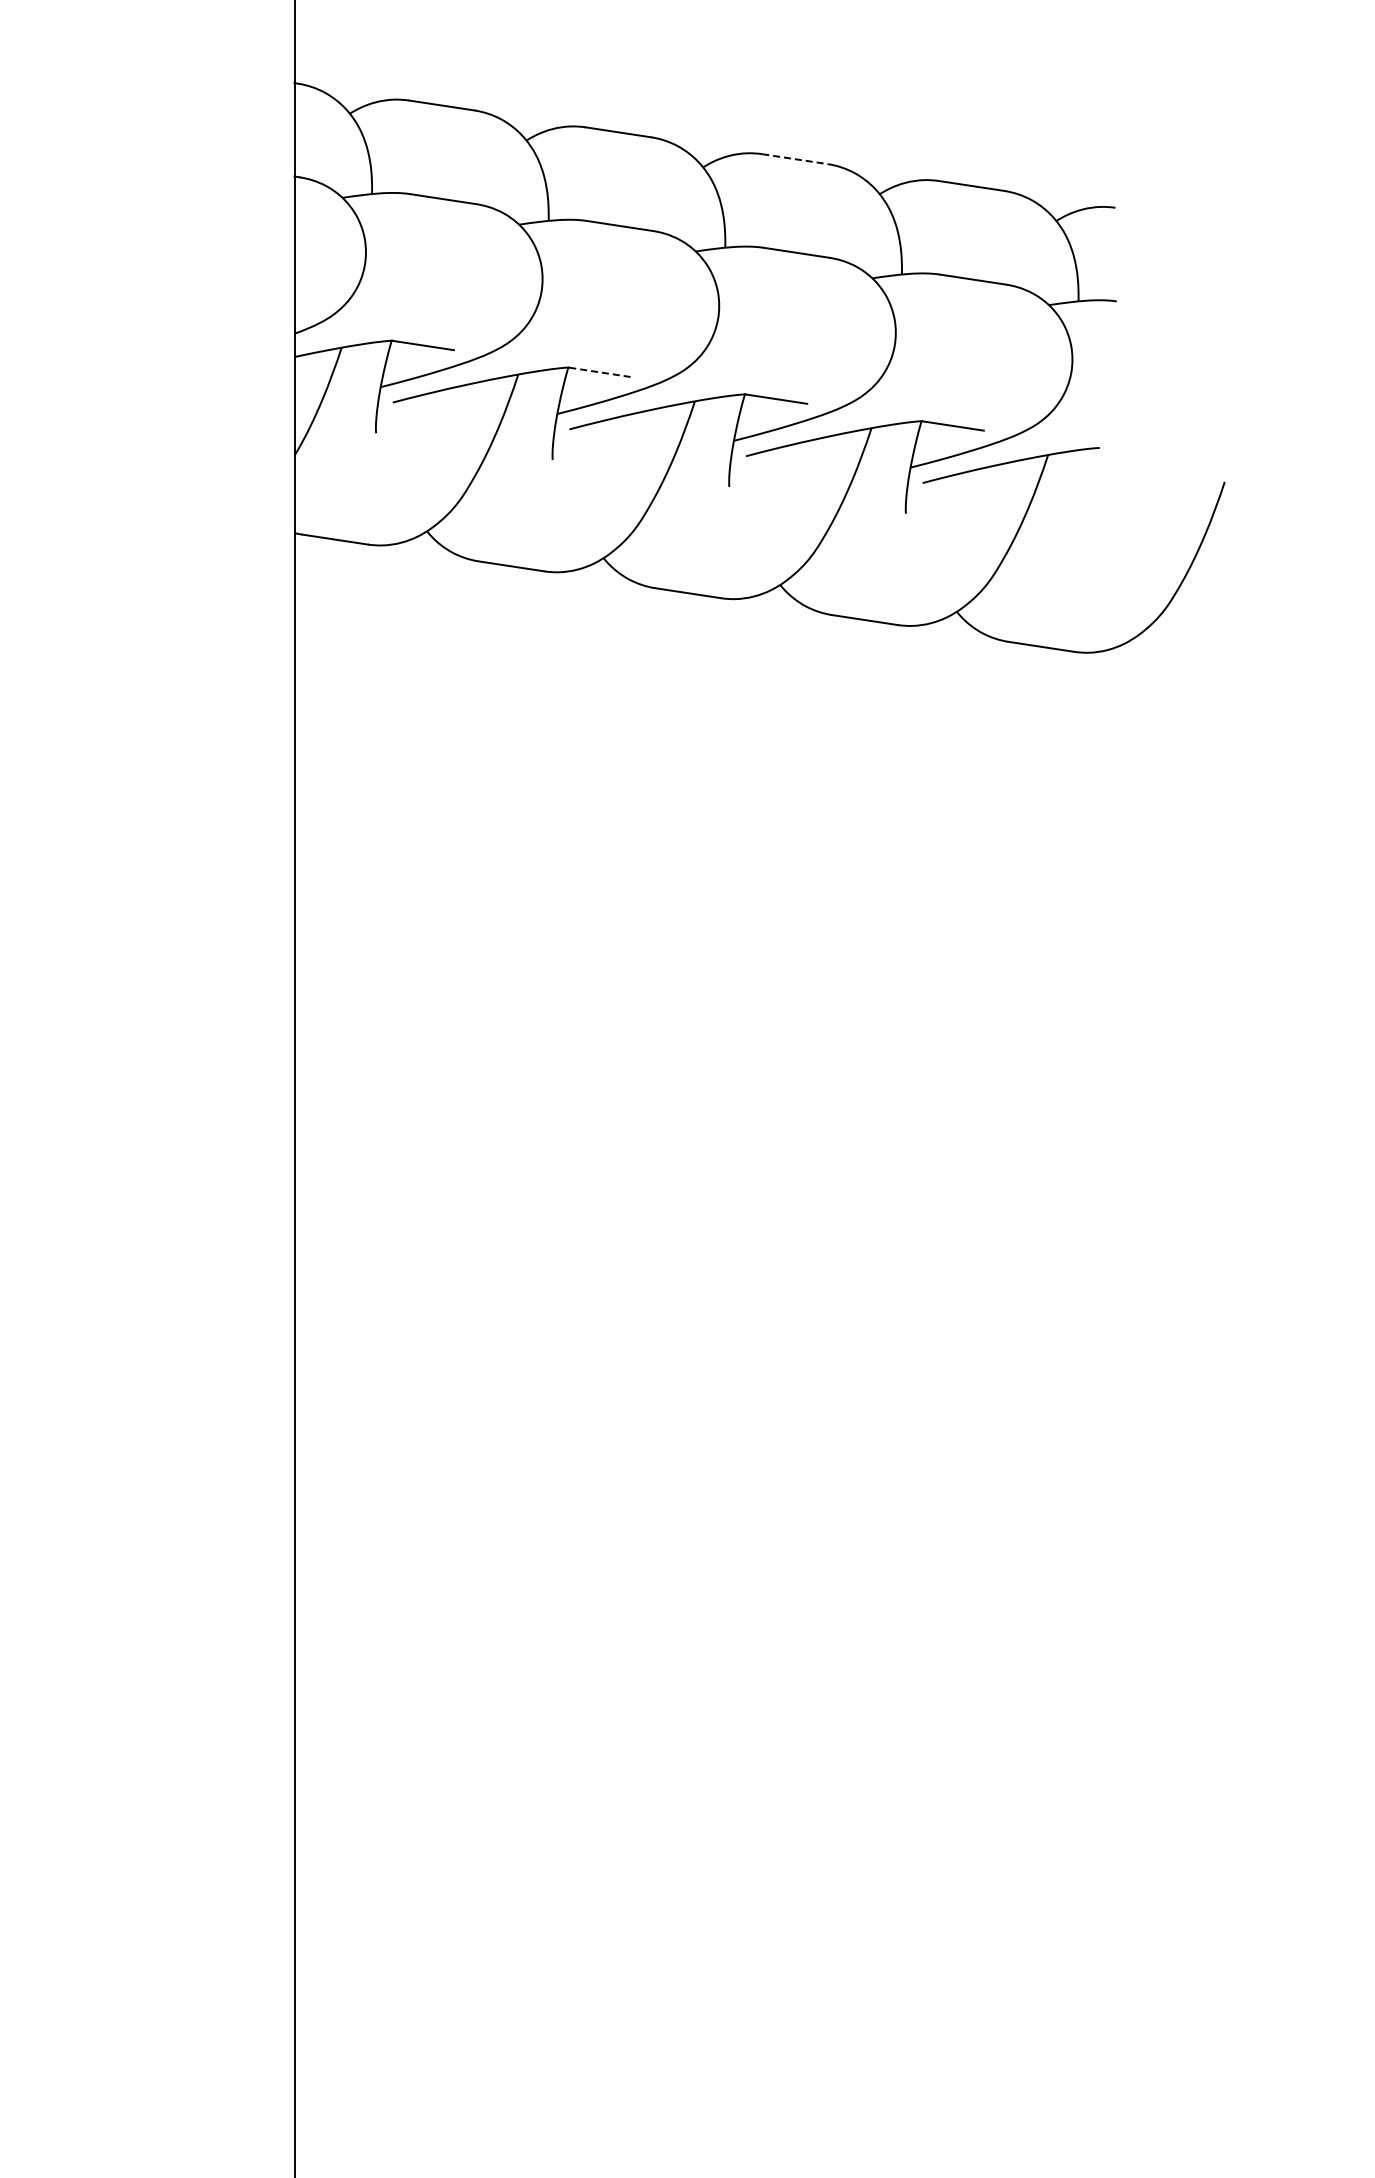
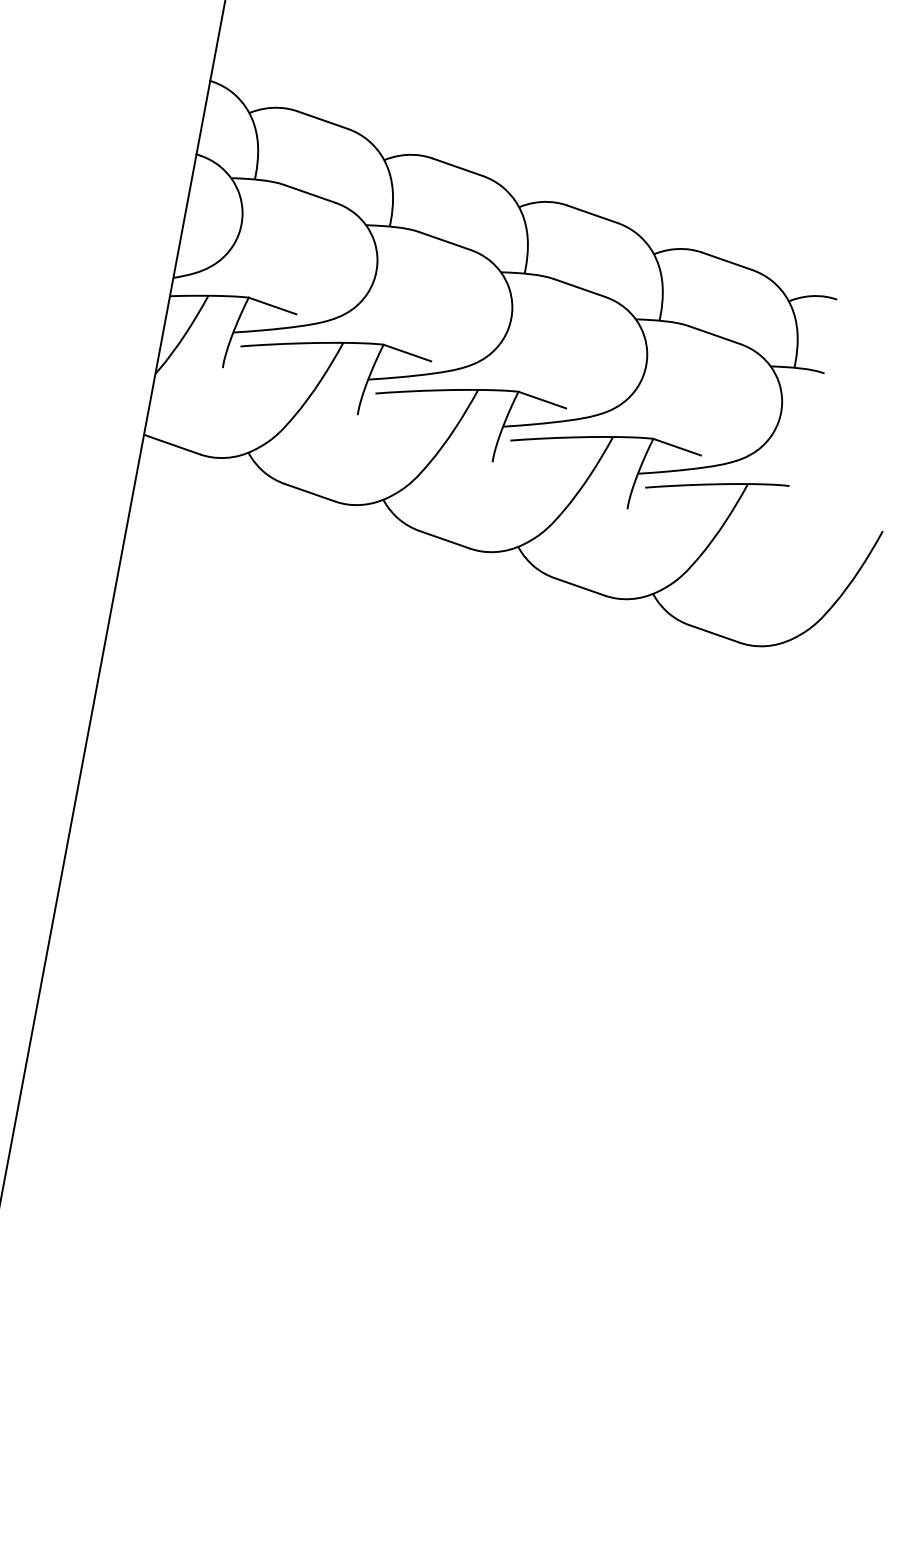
line: (795, 159) -> (592, 214), dashed -> solid
line: (598, 372) -> (406, 353), dashed -> solid

